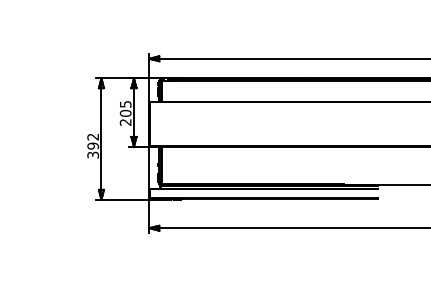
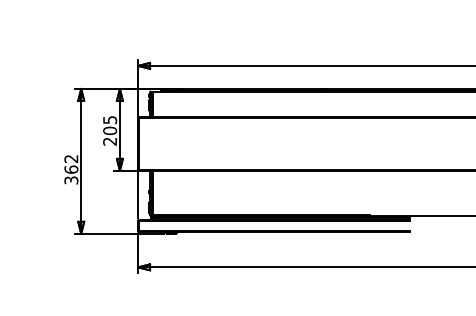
text: (93, 145) -> (71, 169), 392 -> 362

